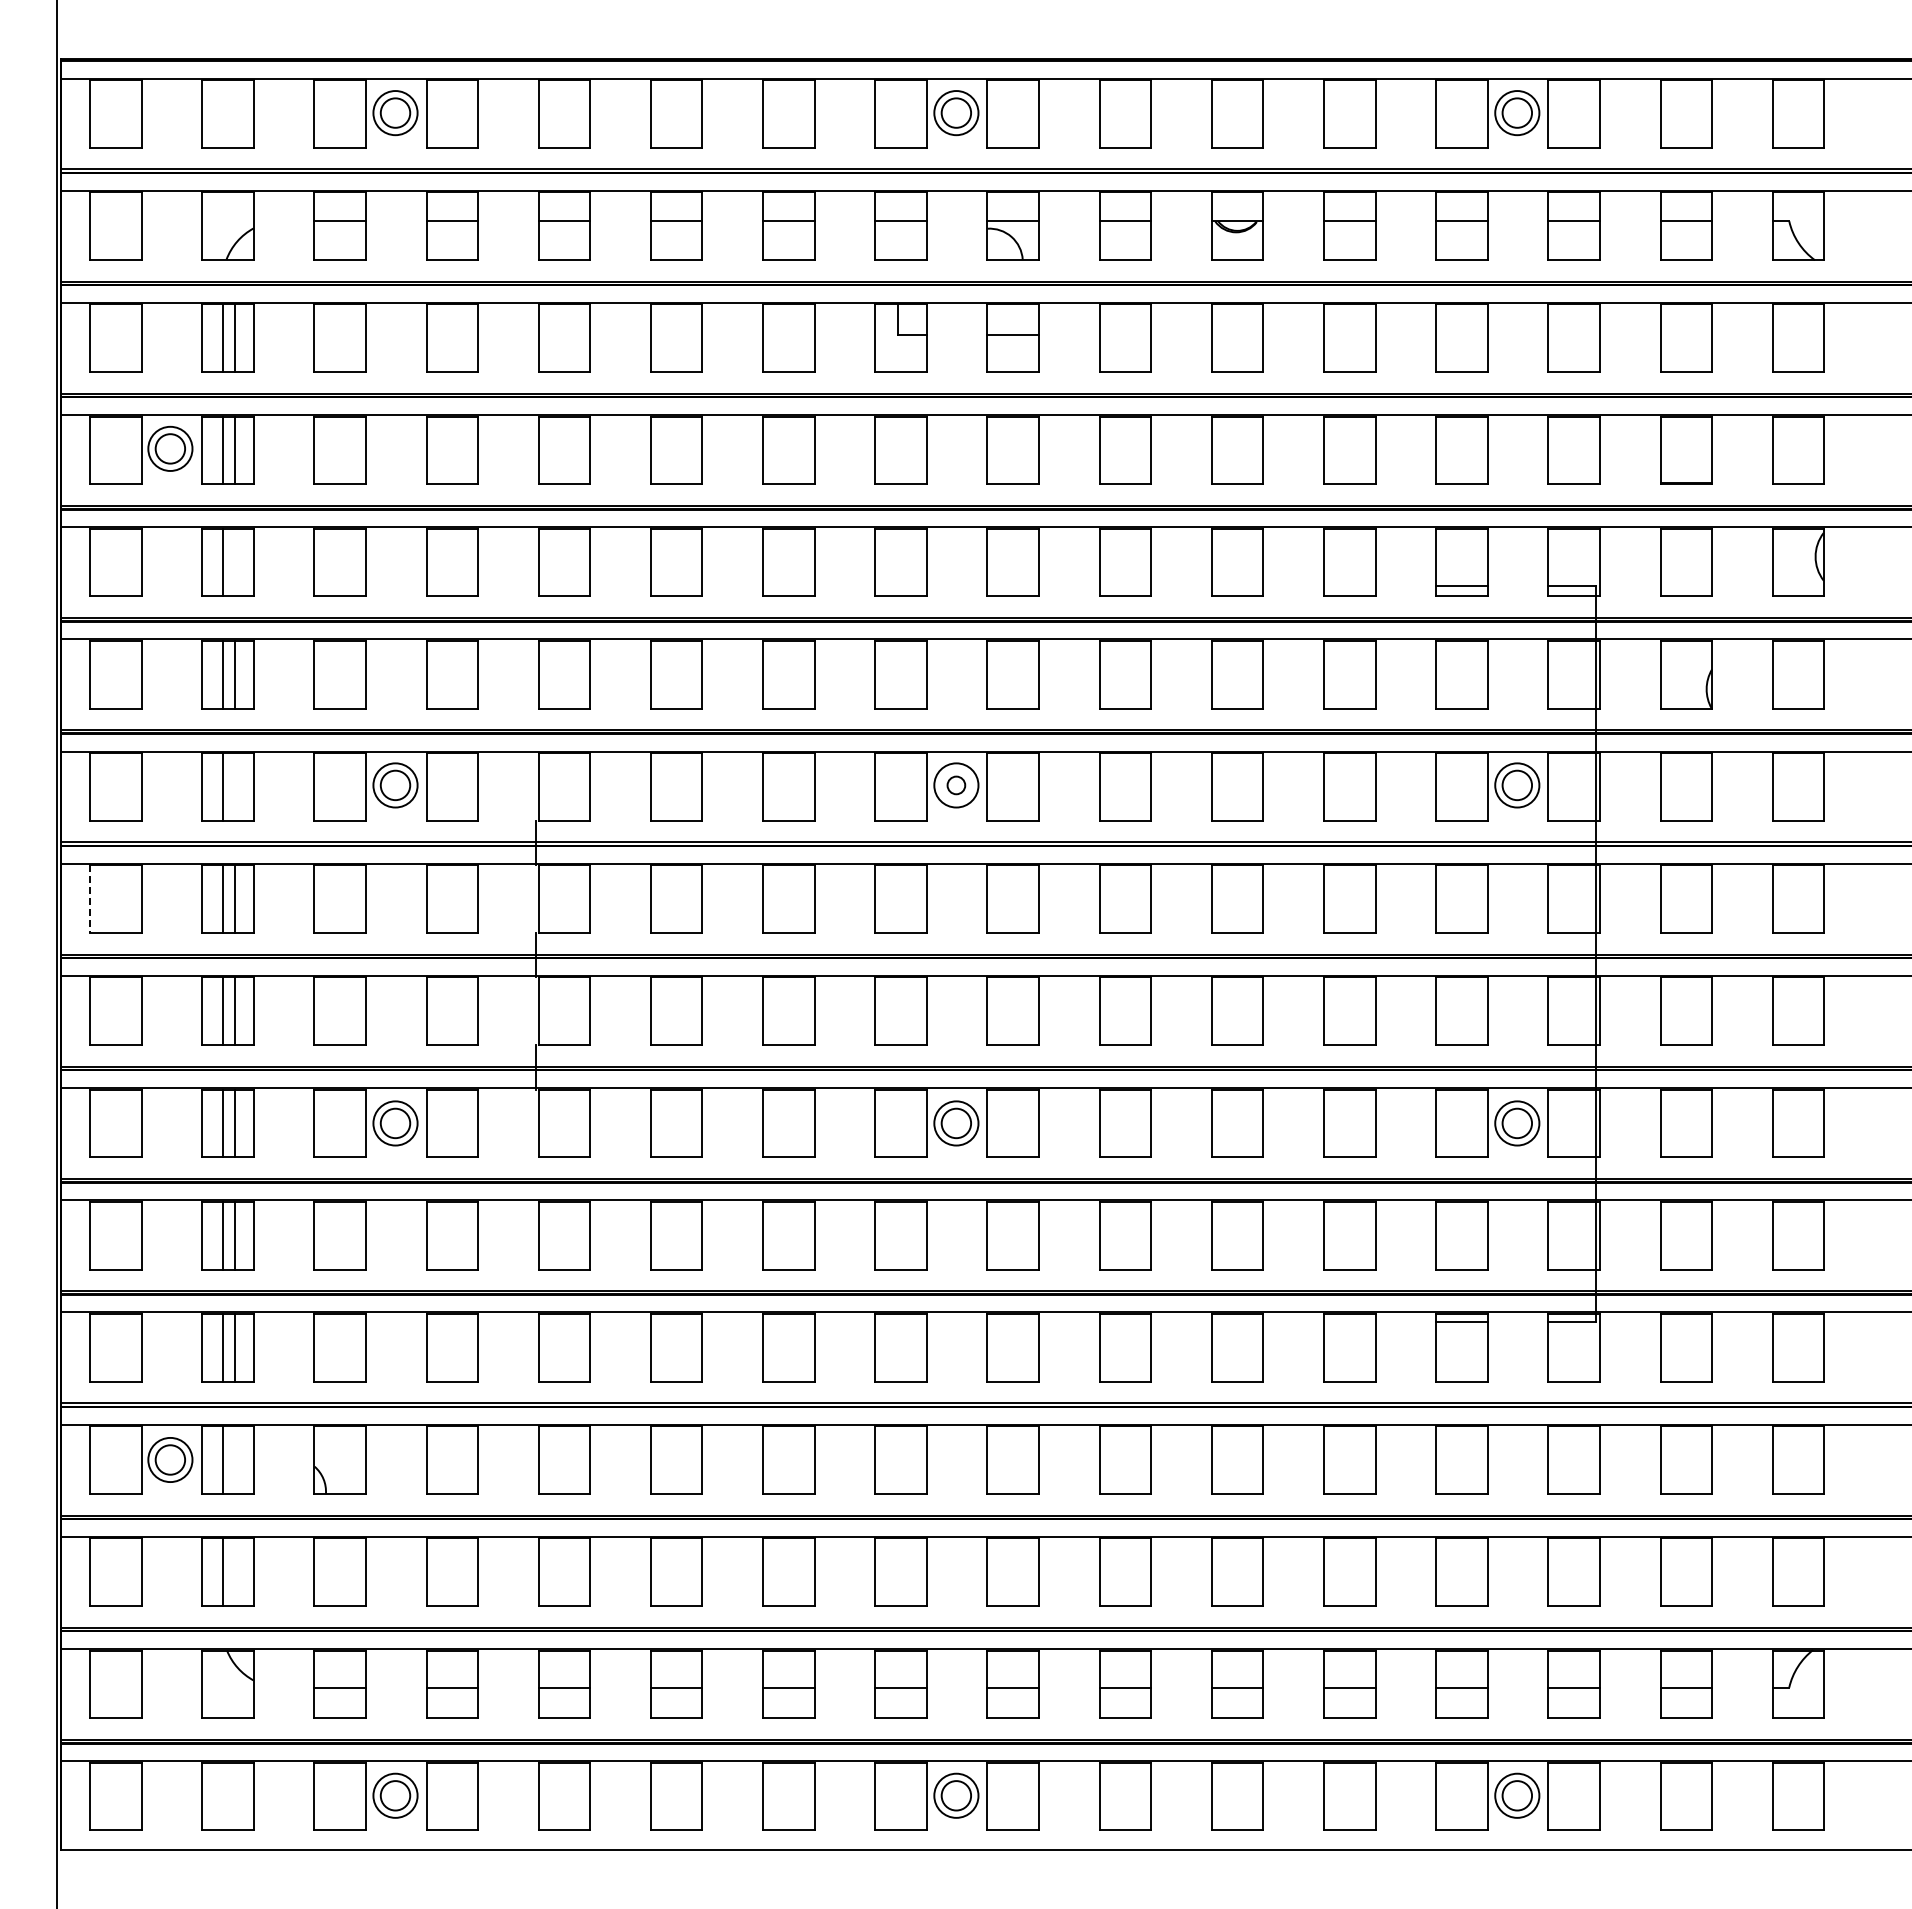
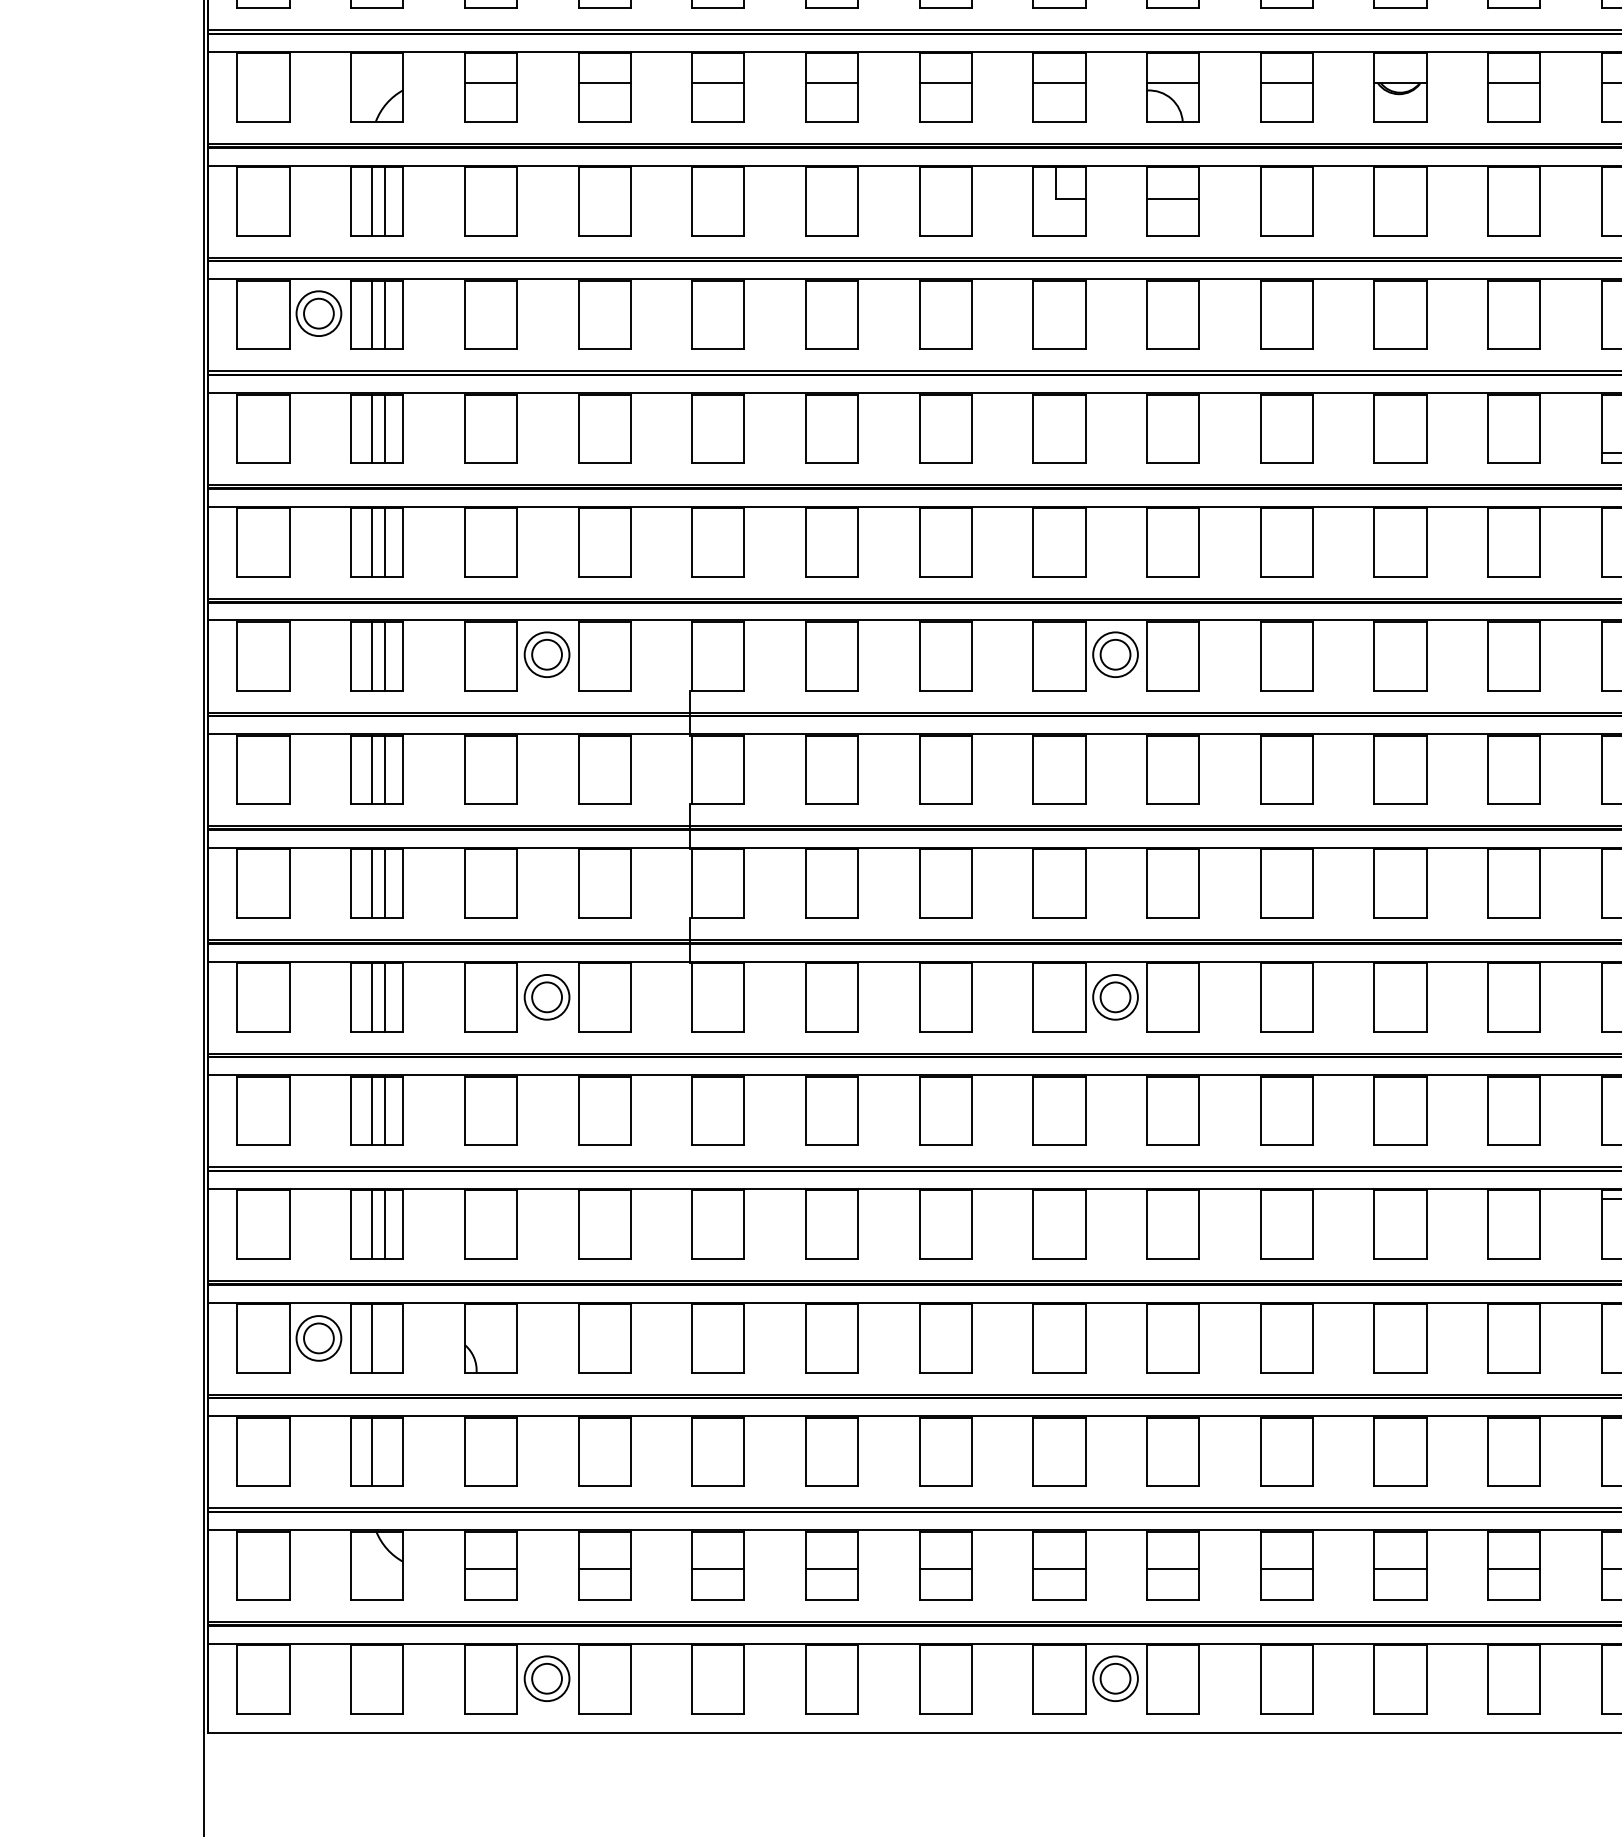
line: (235, 562) -> (384, 428), added
circle: (956, 785) -> (1115, 654), size x1.67
line: (235, 786) -> (384, 655), added
line: (90, 899) -> (237, 770), dashed -> solid

